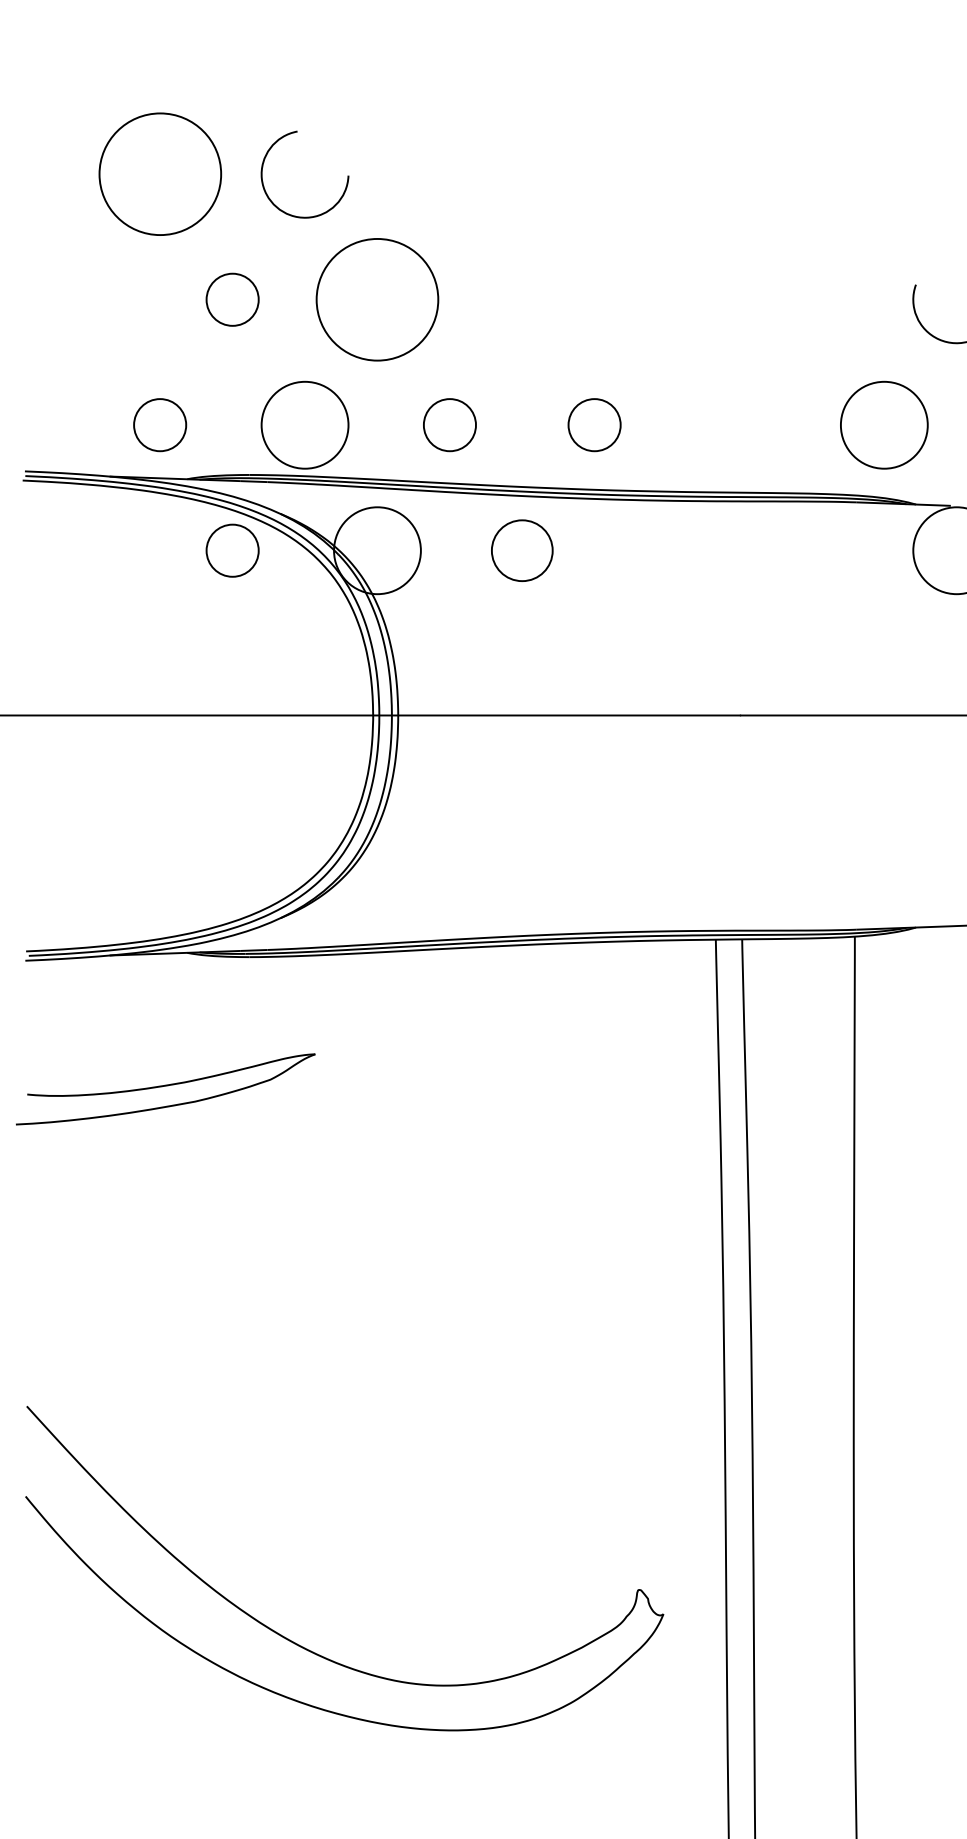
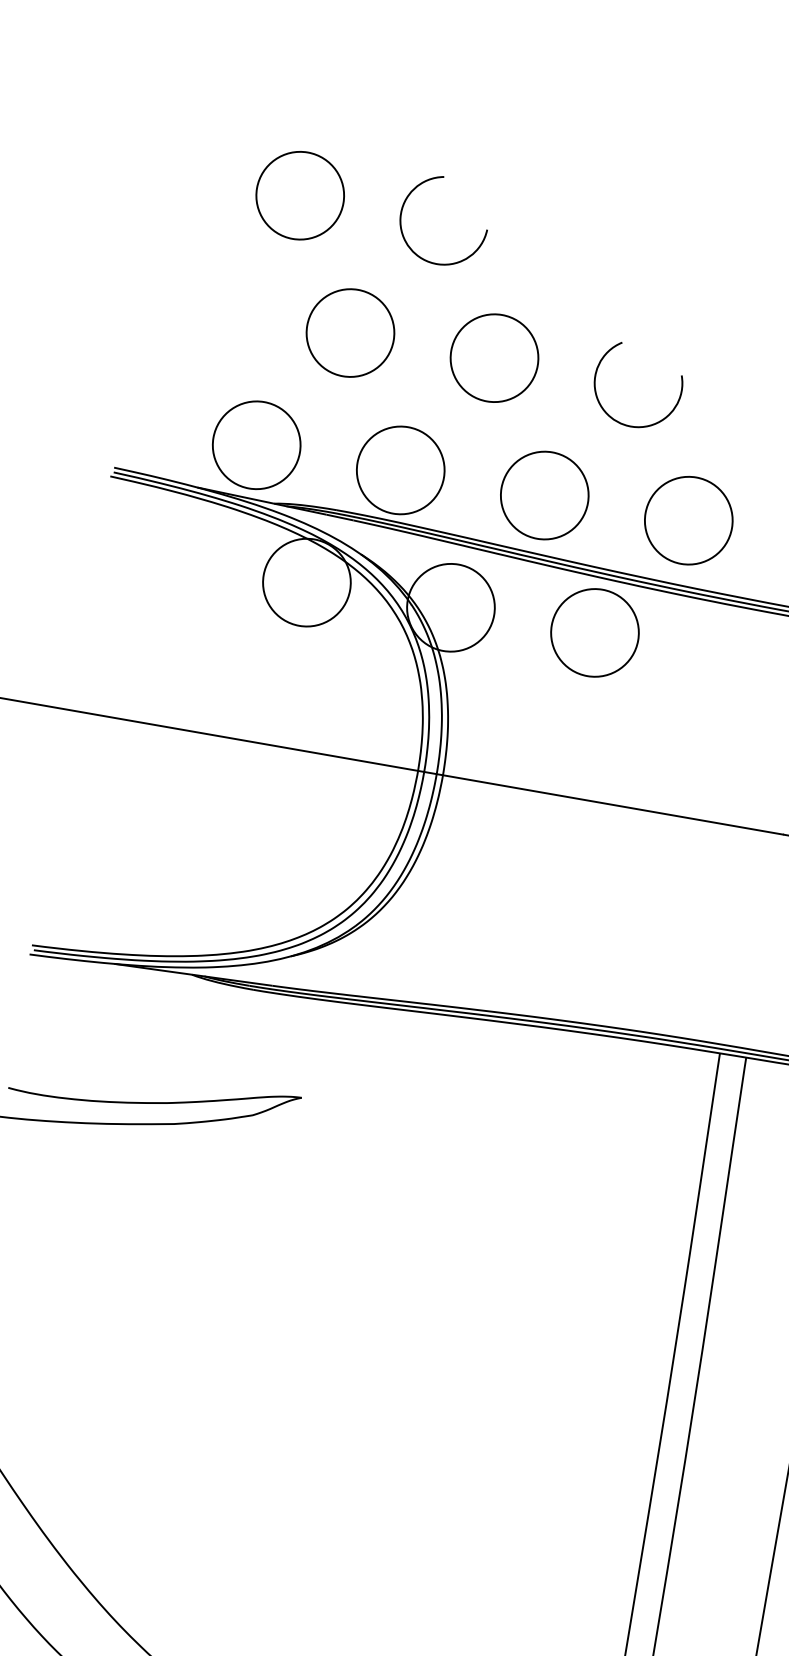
circle: (159, 174) -> (299, 195), size x0.71
circle: (232, 299) -> (350, 332), size x1.67
circle: (377, 299) -> (494, 357), size x0.71
arc: (516, 341) -> (625, 423), added
circle: (159, 424) -> (256, 444), size x1.67
circle: (449, 424) -> (544, 494), size x1.67
circle: (594, 424) -> (688, 519), size x1.67
circle: (232, 550) -> (306, 582), size x1.67
circle: (521, 550) -> (594, 632), size x1.43

